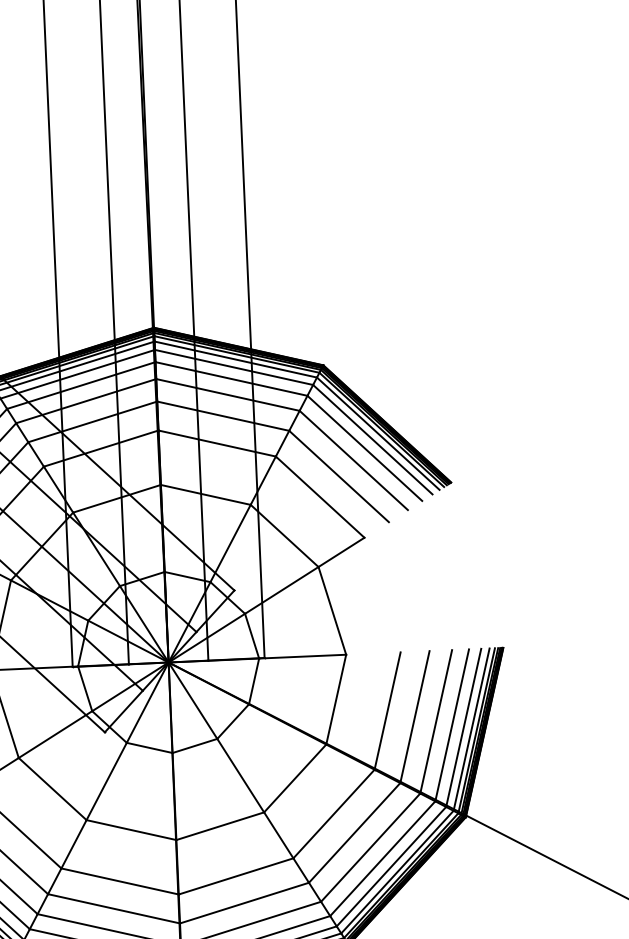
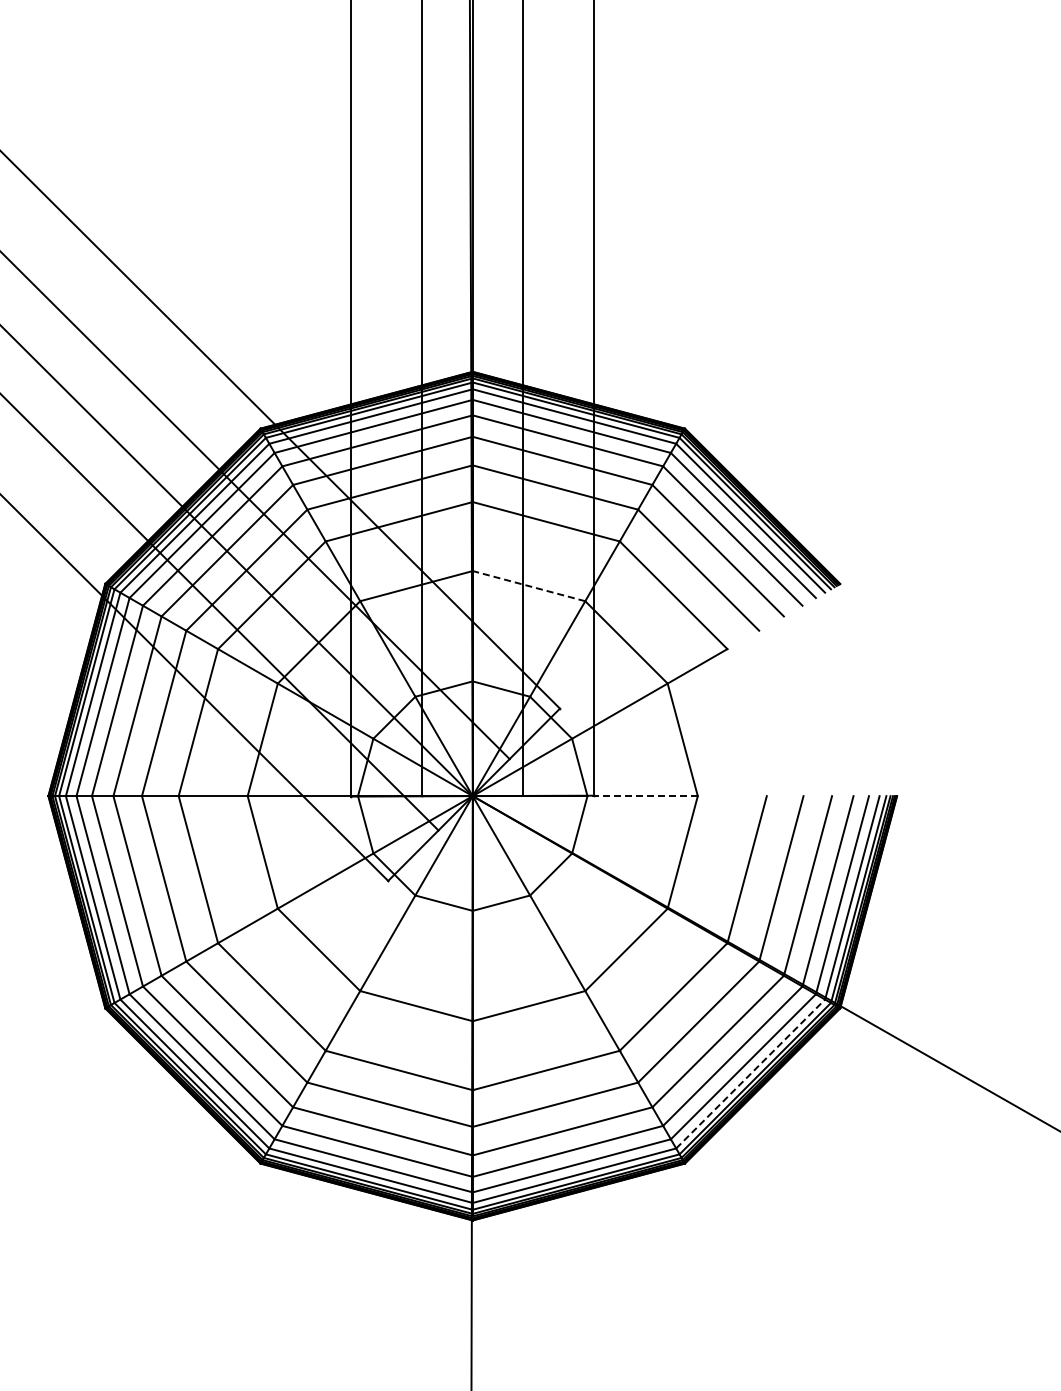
line: (205, 495) -> (528, 586), solid -> dashed
line: (302, 656) -> (642, 796), solid -> dashed
line: (397, 871) -> (750, 1073), solid -> dashed

